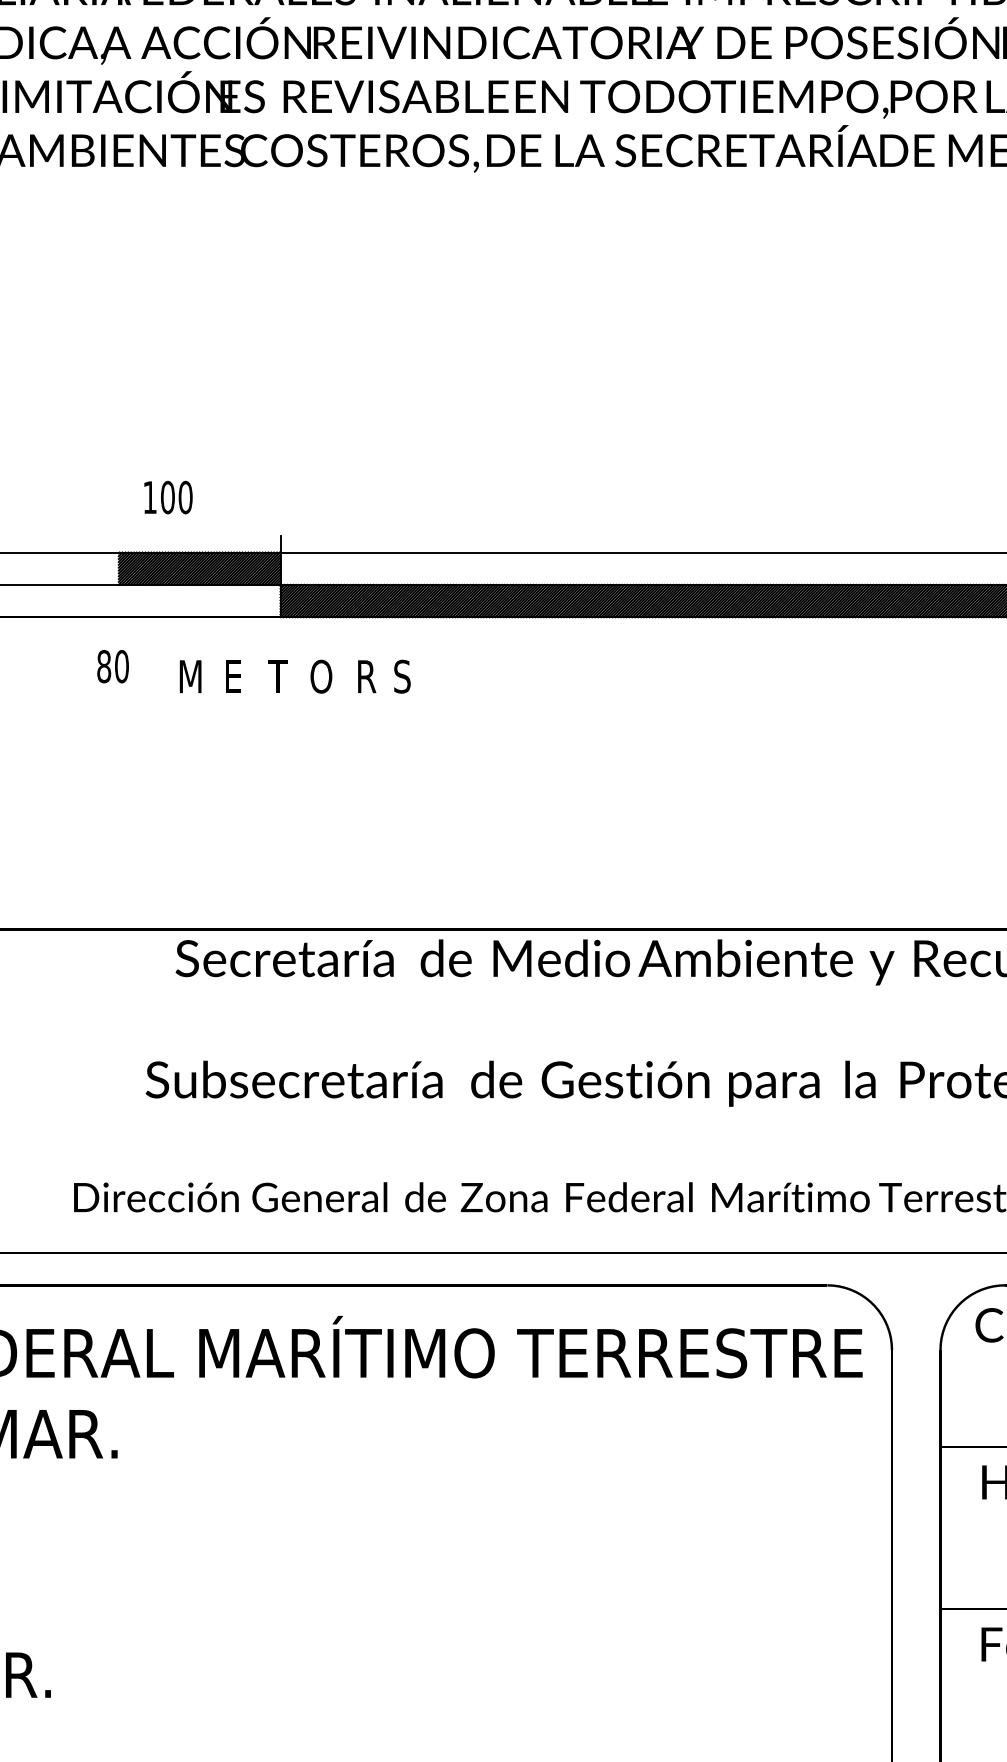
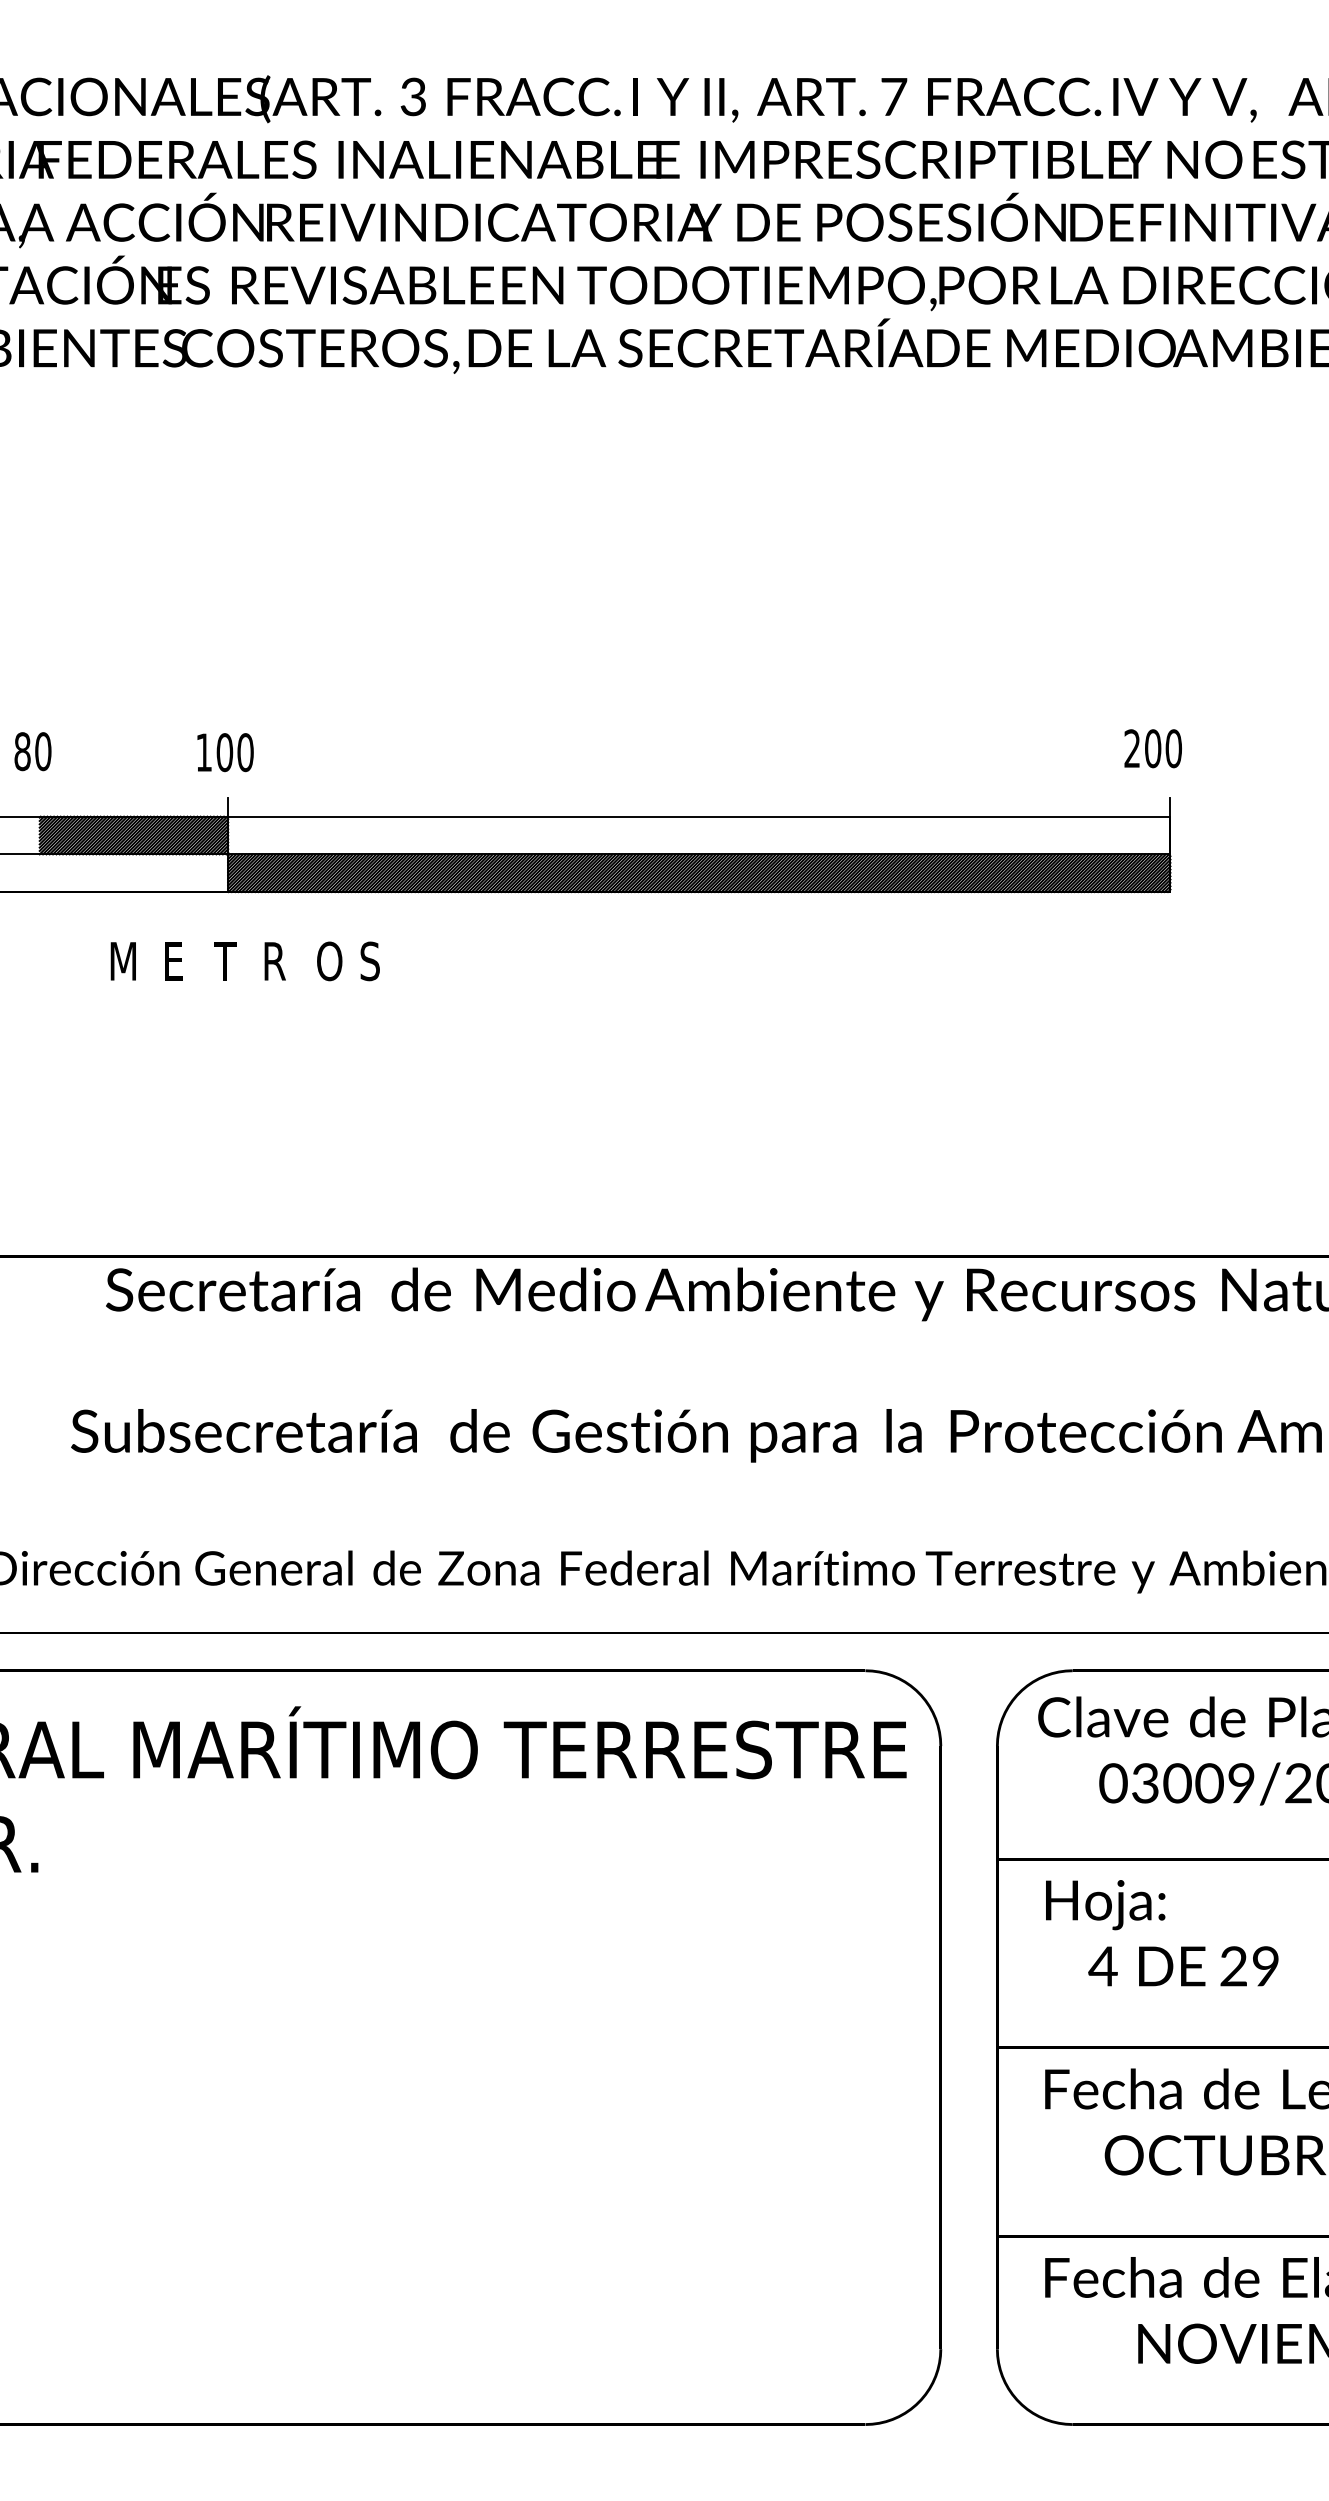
text: (168, 497) -> (225, 752), moved
text: (112, 666) -> (32, 751), moved
text: (321, 676) -> (275, 961), O -> R
text: (367, 676) -> (329, 961), R -> O

